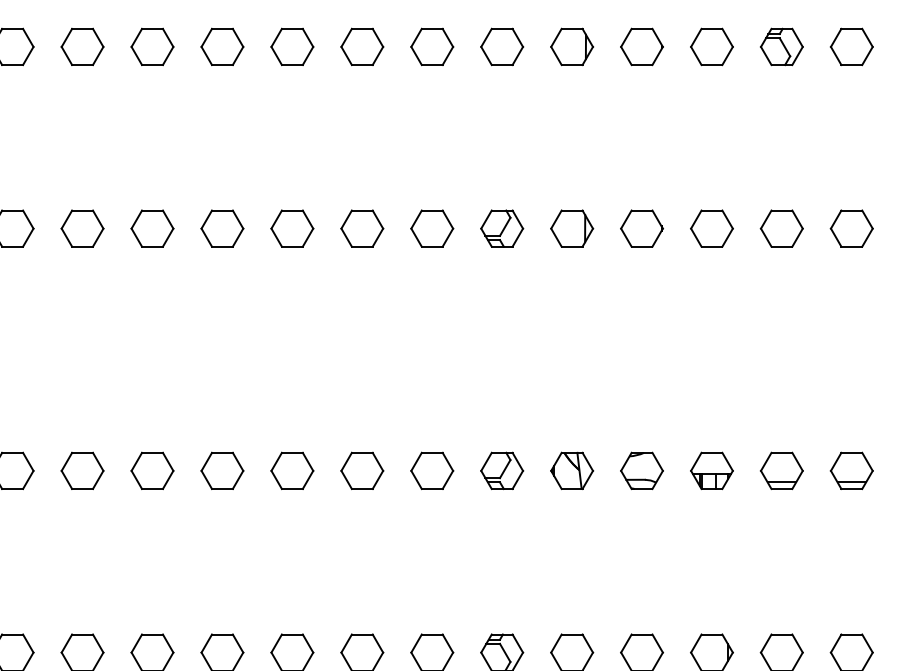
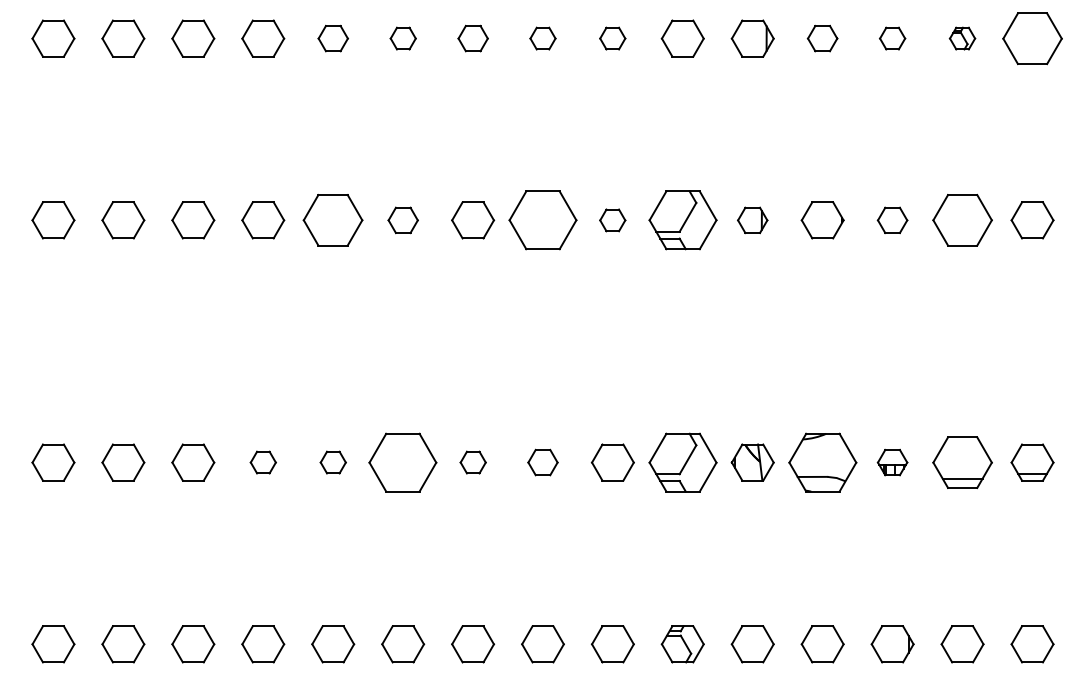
part: (152, 46) -> (333, 38), size x0.7
part: (222, 46) -> (403, 38), size x0.6
part: (292, 46) -> (473, 38), size x0.7
part: (361, 46) -> (542, 38), size x0.6
part: (431, 46) -> (612, 38), size x0.6
part: (641, 46) -> (822, 38), size x0.7
part: (711, 46) -> (892, 38), size x0.6
part: (781, 46) -> (962, 38), size x0.6
part: (851, 46) -> (1032, 38), size x1.4
part: (152, 228) -> (333, 220), size x1.4
part: (222, 228) -> (403, 220), size x0.7
part: (361, 228) -> (542, 220), size x1.6
part: (431, 228) -> (612, 220), size x0.6
part: (501, 228) -> (682, 220), size x1.6
part: (571, 228) -> (752, 220), size x0.7
part: (711, 228) -> (892, 220), size x0.7
part: (781, 228) -> (962, 220), size x1.4
part: (82, 470) -> (263, 462), size x0.6
part: (152, 470) -> (333, 462), size x0.6
part: (222, 470) -> (403, 462), size x1.6
part: (292, 470) -> (473, 462), size x0.6
part: (361, 470) -> (542, 462), size x0.7
part: (501, 470) -> (682, 462), size x1.6
part: (641, 470) -> (822, 462), size x1.6
part: (711, 470) -> (892, 462), size x0.7
part: (781, 470) -> (962, 462), size x1.4

